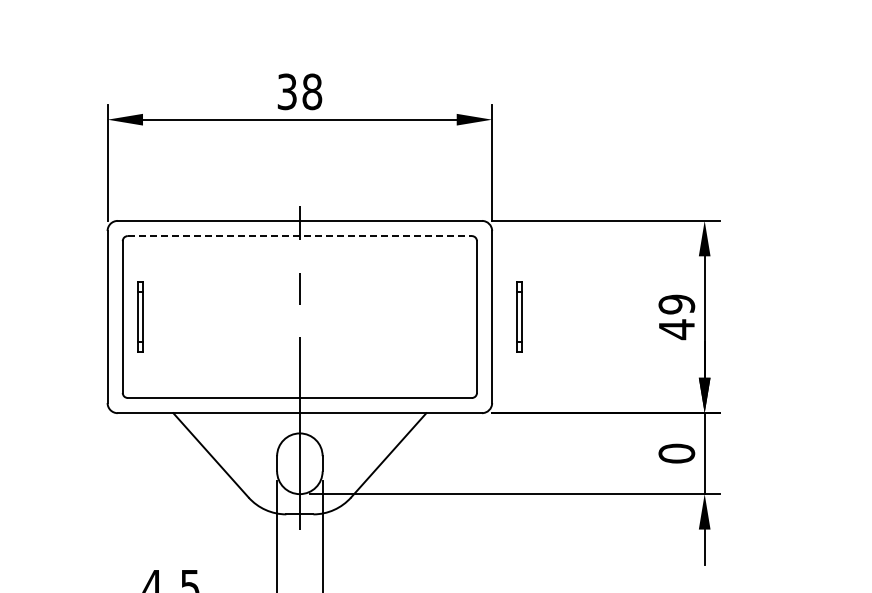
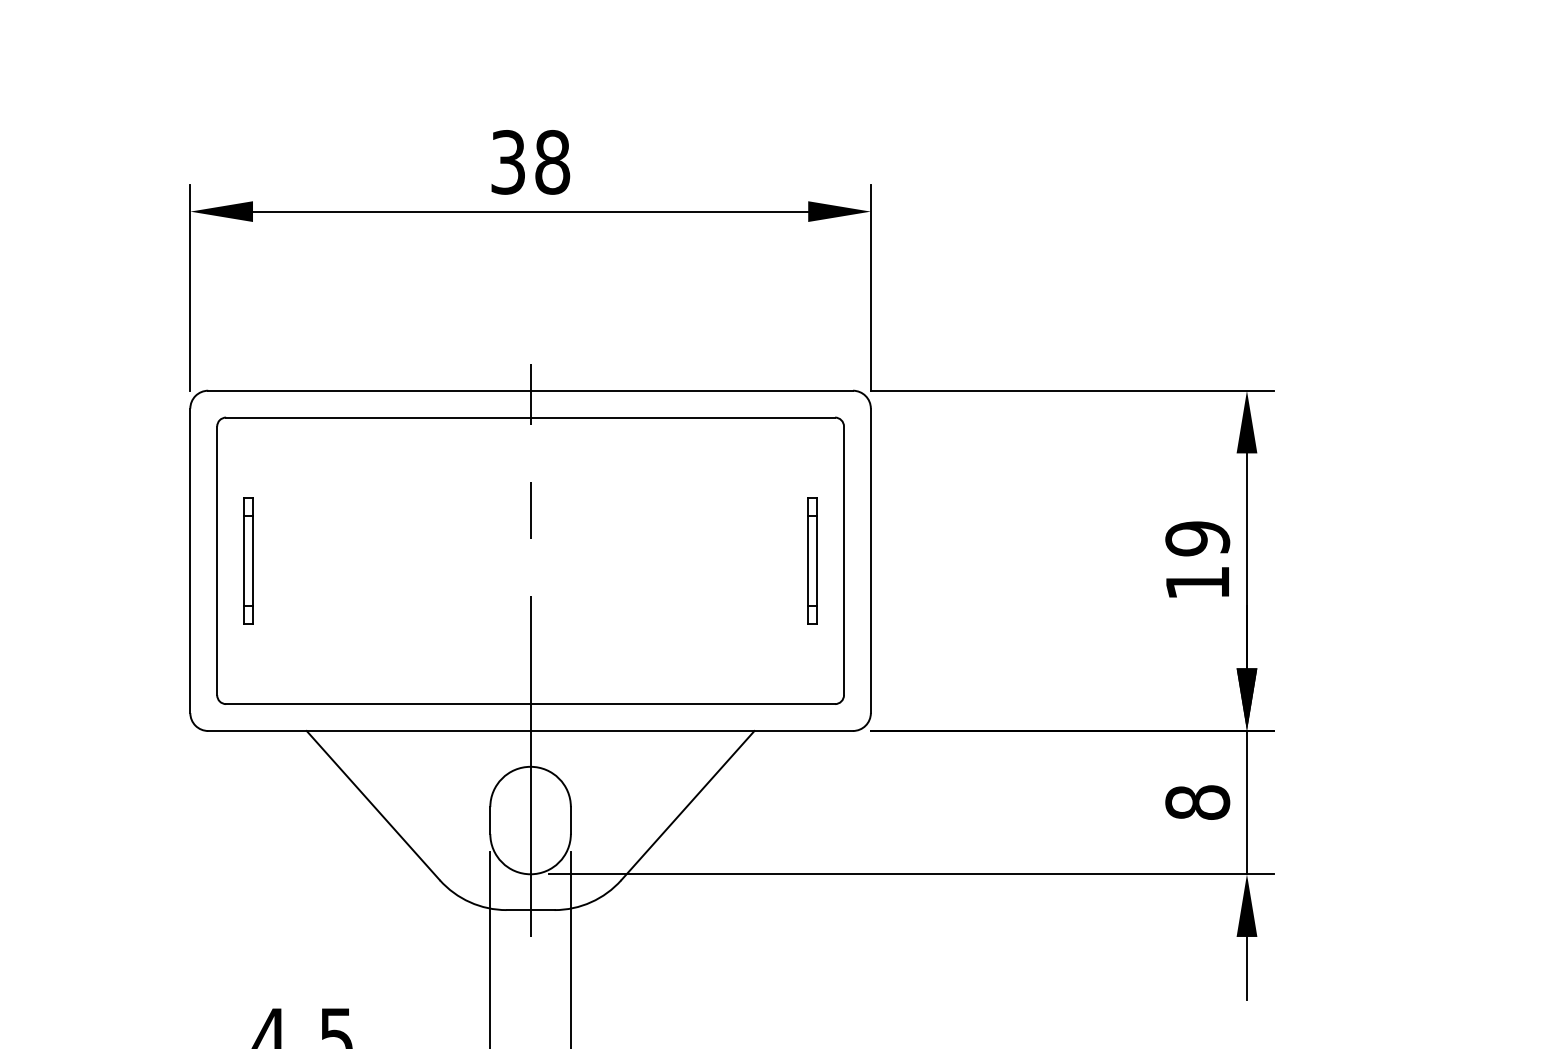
line: (300, 236) -> (531, 418), dashed -> solid
part: (519, 316) -> (813, 559), moved
text: (676, 329) -> (1197, 582), 49 -> 19
text: (676, 453) -> (1197, 802), 0 -> 8

